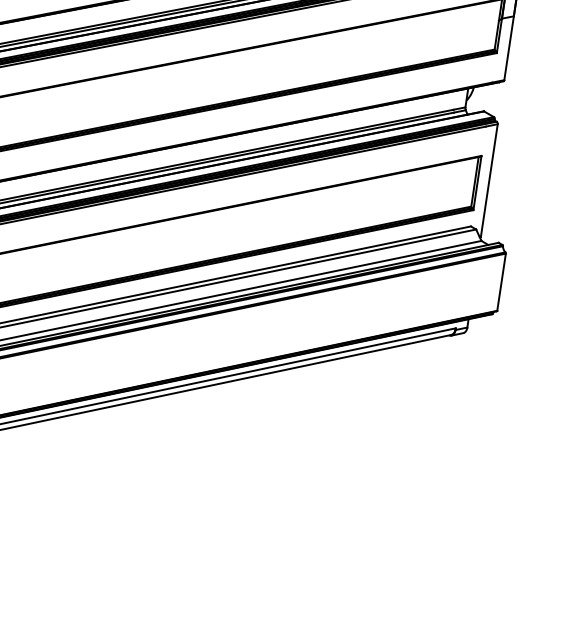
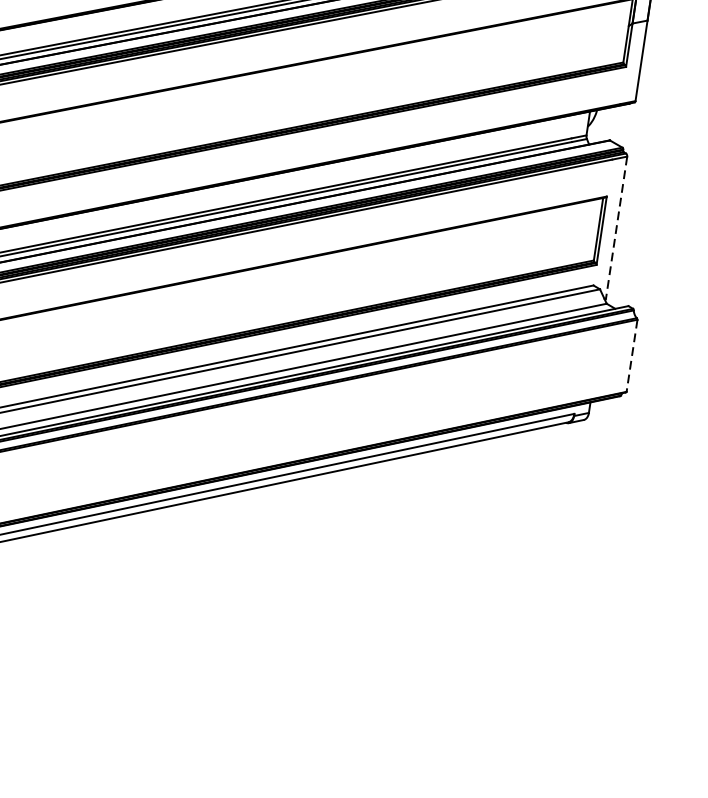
line: (489, 180) -> (616, 227), solid -> dashed
line: (501, 282) -> (631, 356), solid -> dashed

